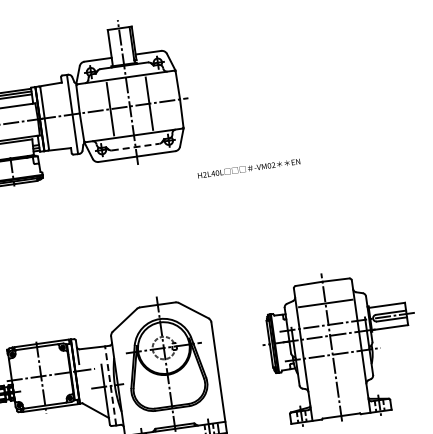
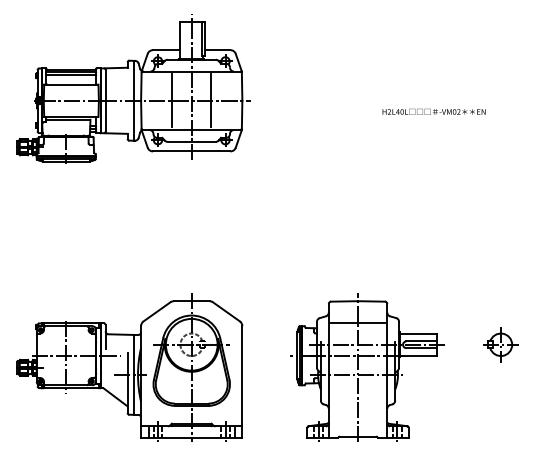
line: (136, 146) -> (192, 141), dashed -> solid
text: (248, 168) -> (433, 111), moved
line: (110, 385) -> (133, 374), dashed -> solid

